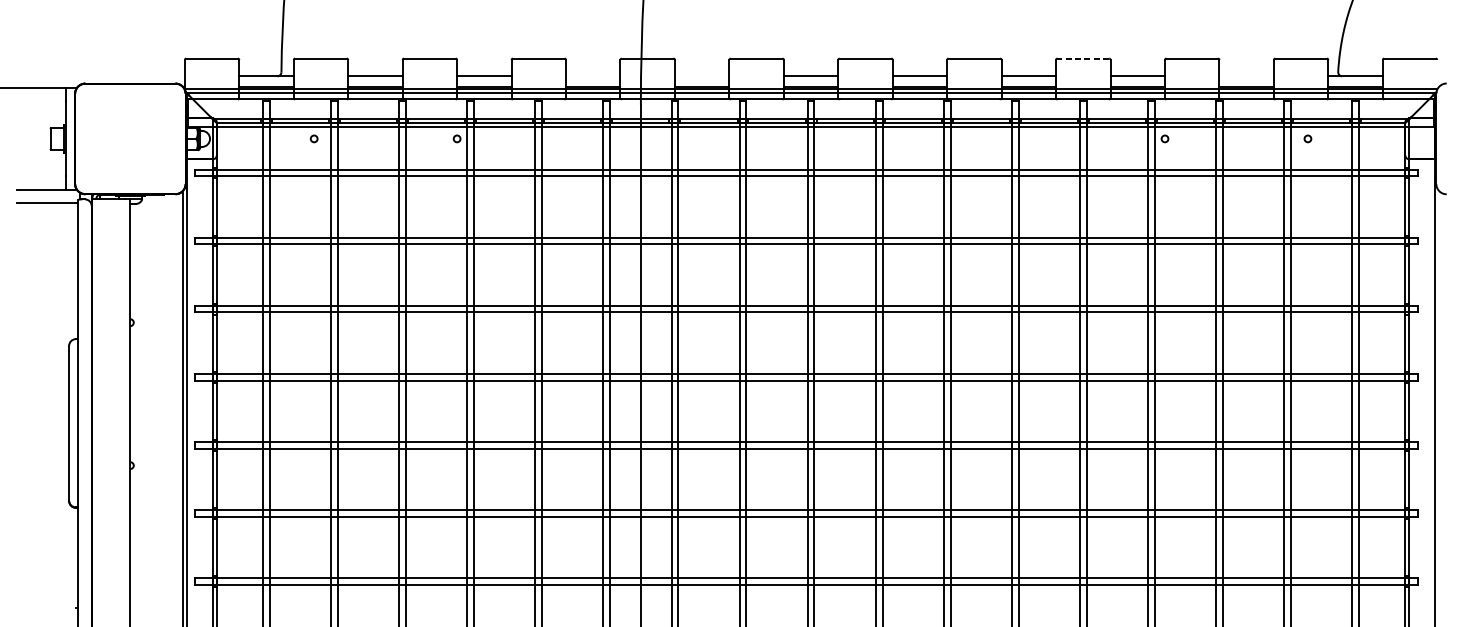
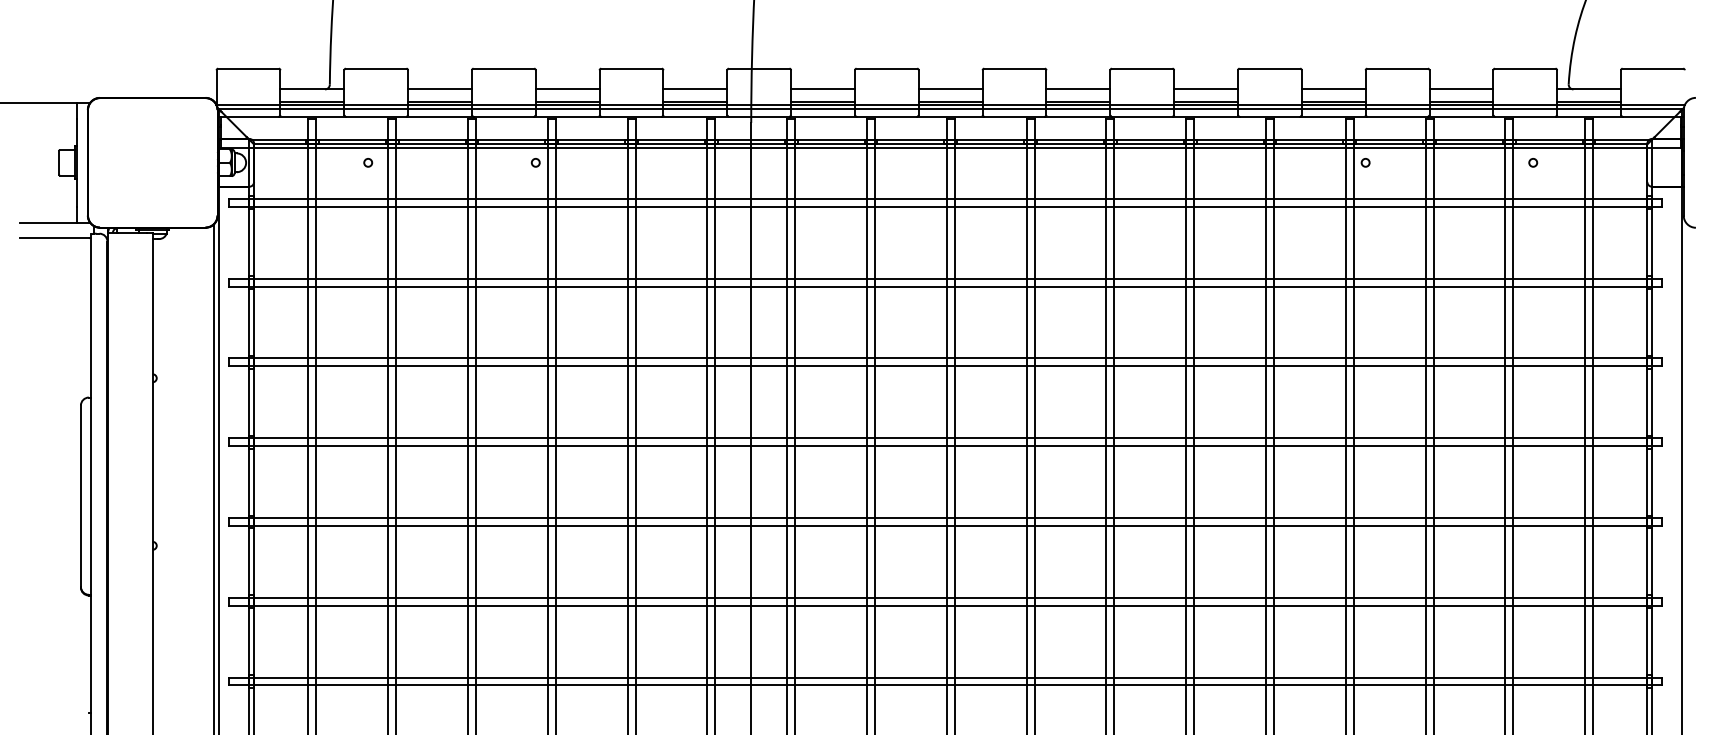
line: (1082, 58) -> (1269, 68), dashed -> solid
line: (593, 76) -> (695, 89), added
line: (701, 76) -> (822, 89), added
line: (1246, 76) -> (1461, 89), added

